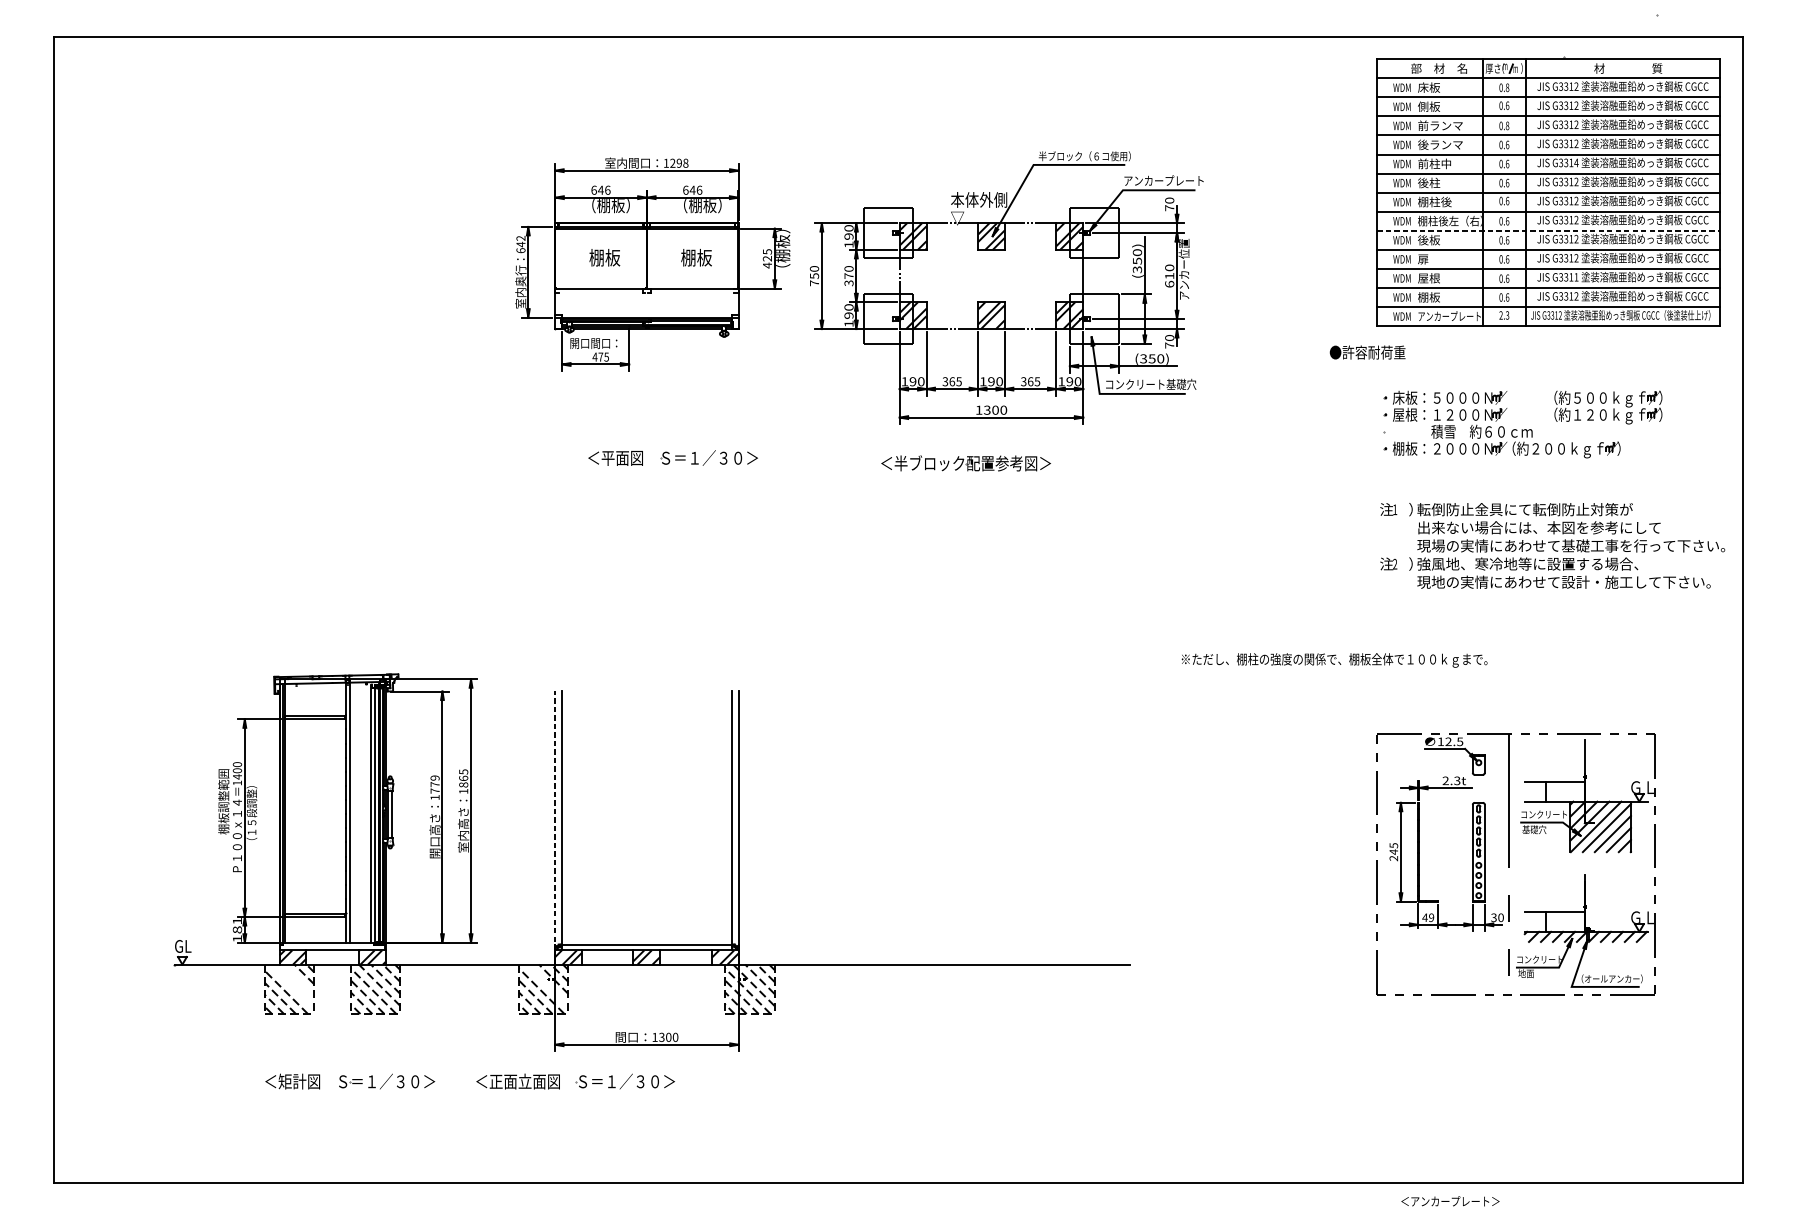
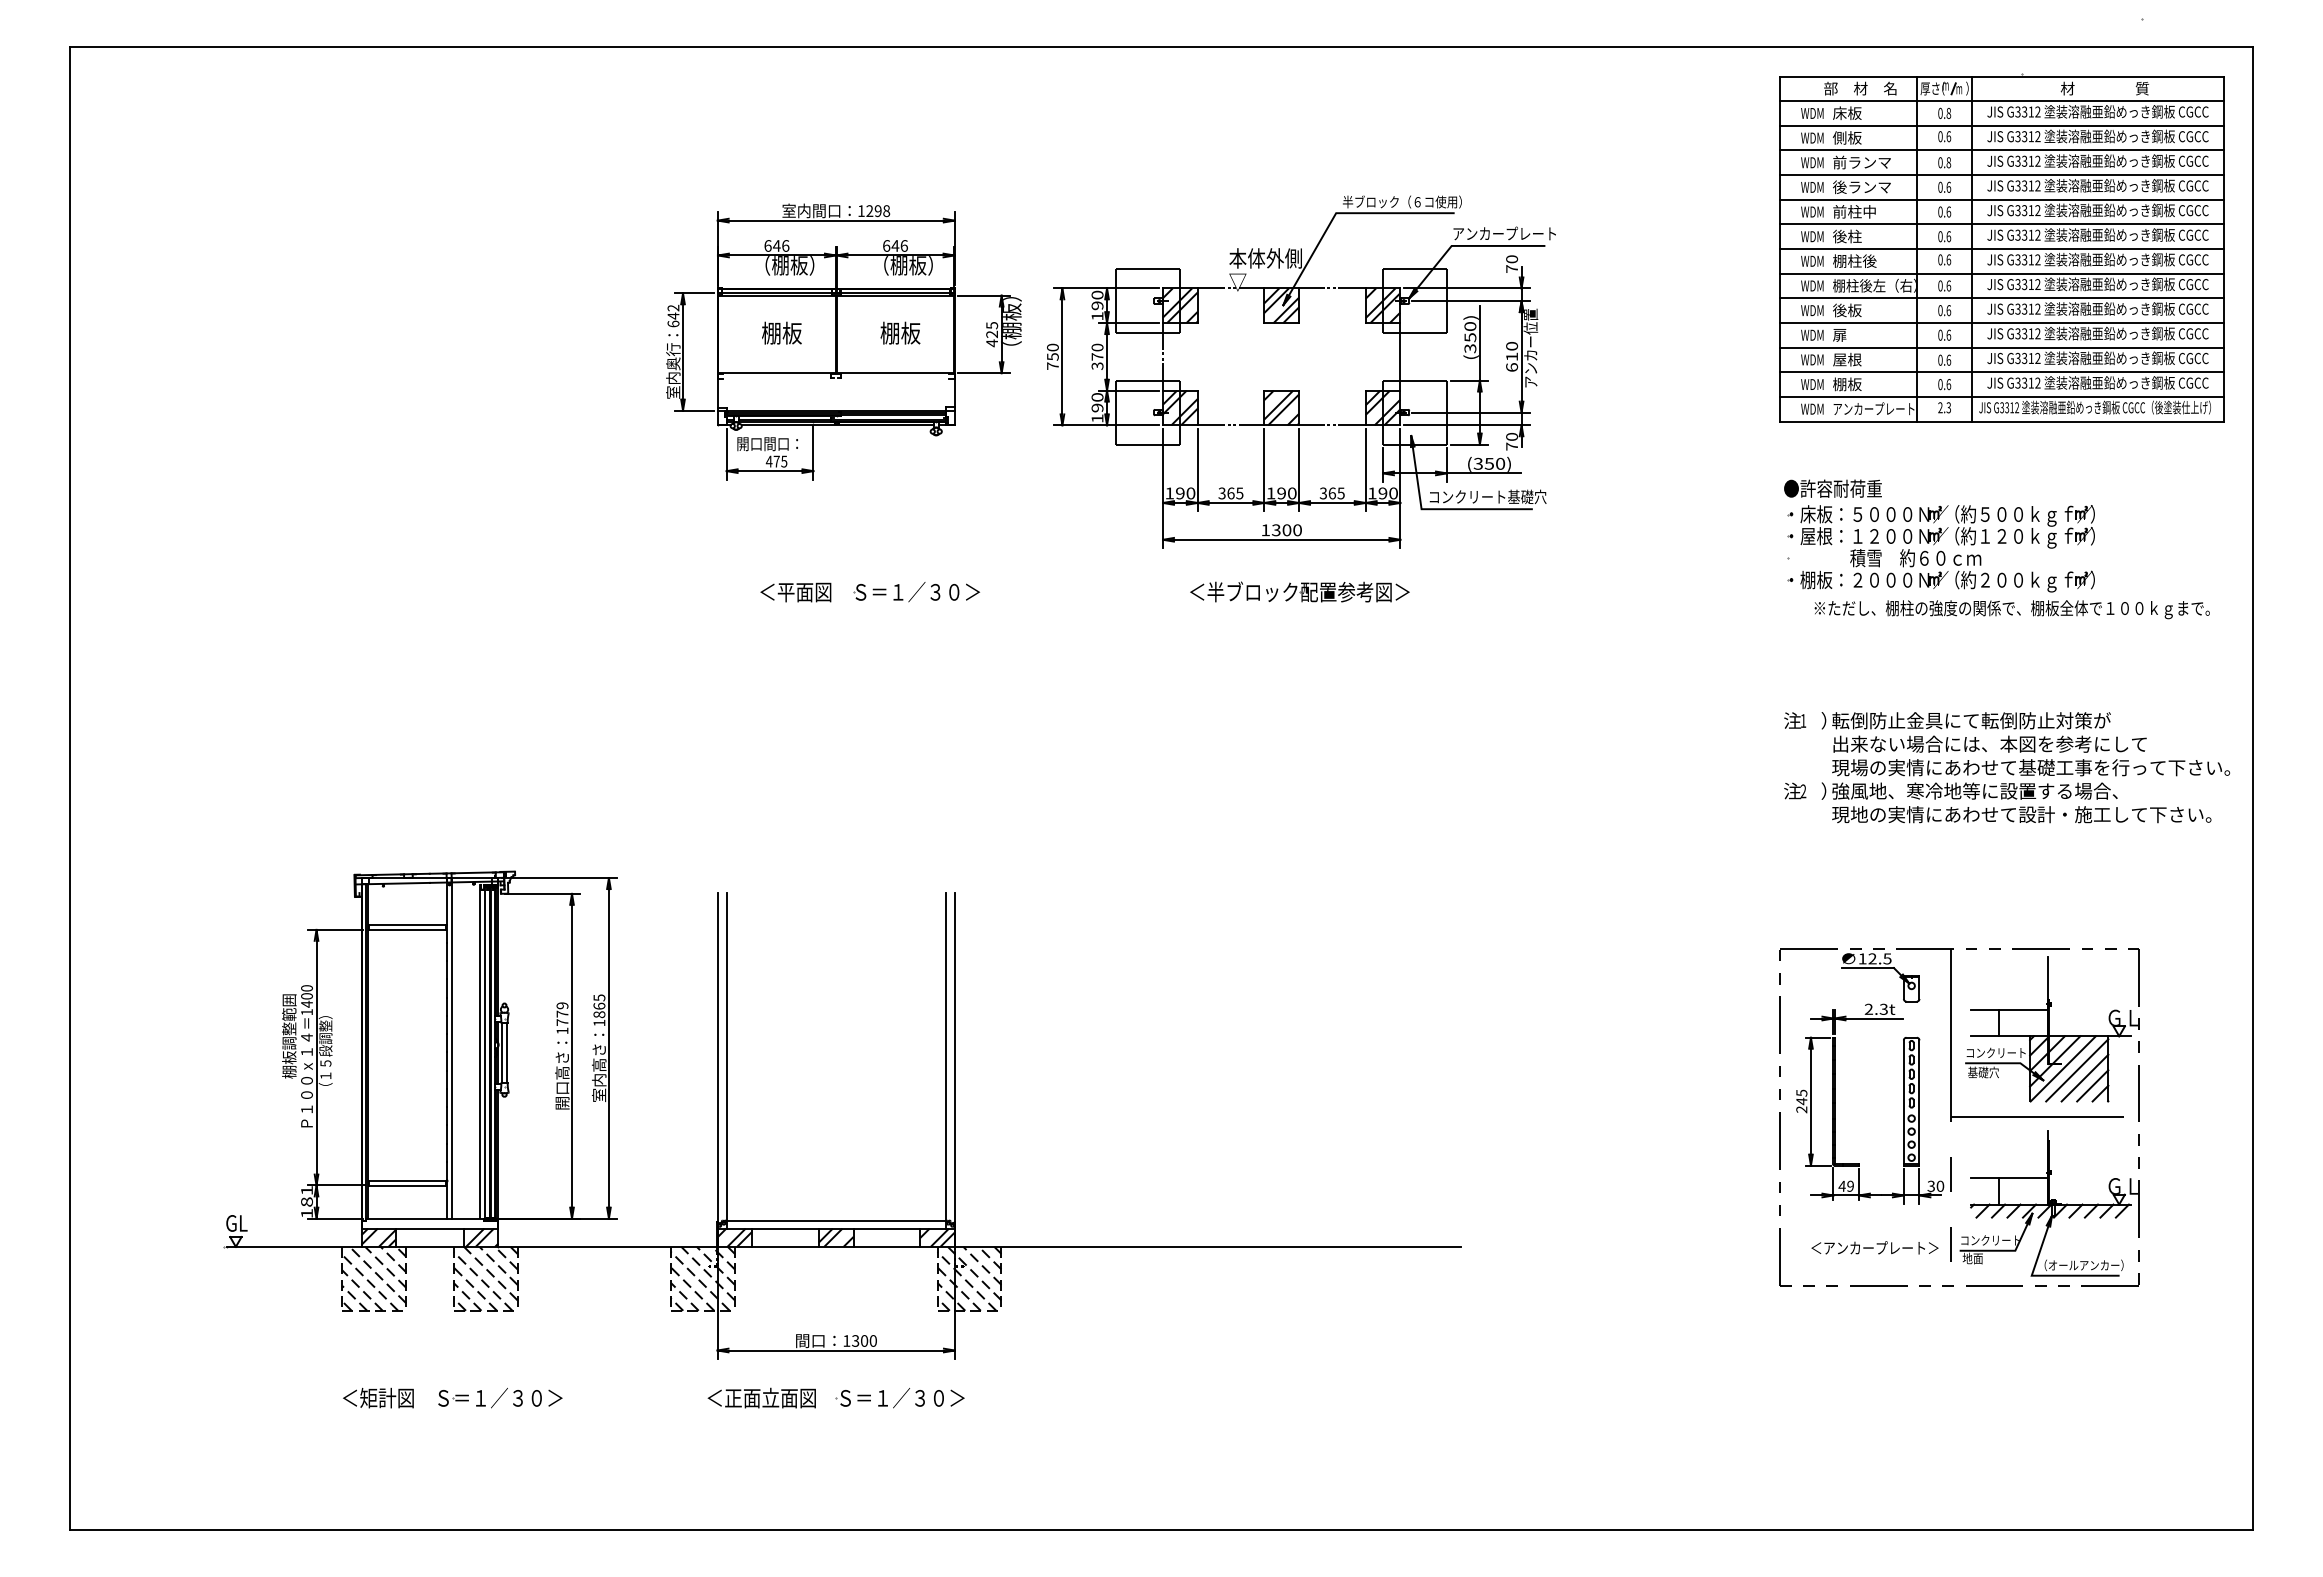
text: (1576, 162) -> (2037, 210), G3314 -> G3312
line: (1549, 230) -> (2002, 298), dashed -> solid
text: (1576, 276) -> (2037, 357), G3311 -> G3312
part: (1367, 352) -> (1832, 488), moved
part: (1607, 407) -> (2024, 526), moved
part: (965, 463) -> (1299, 591), moved
text: (1552, 545) -> (2007, 767), moved
text: (1334, 660) -> (2011, 609), moved
line: (555, 821) -> (717, 1061), dashed -> solid
line: (1581, 864) -> (2044, 1117), added
line: (298, 979) -> (385, 1266), added
line: (291, 985) -> (377, 1274), added
line: (547, 985) -> (707, 1273), added
part: (575, 1081) -> (835, 1397), moved
text: (1450, 1201) -> (1874, 1247), moved

